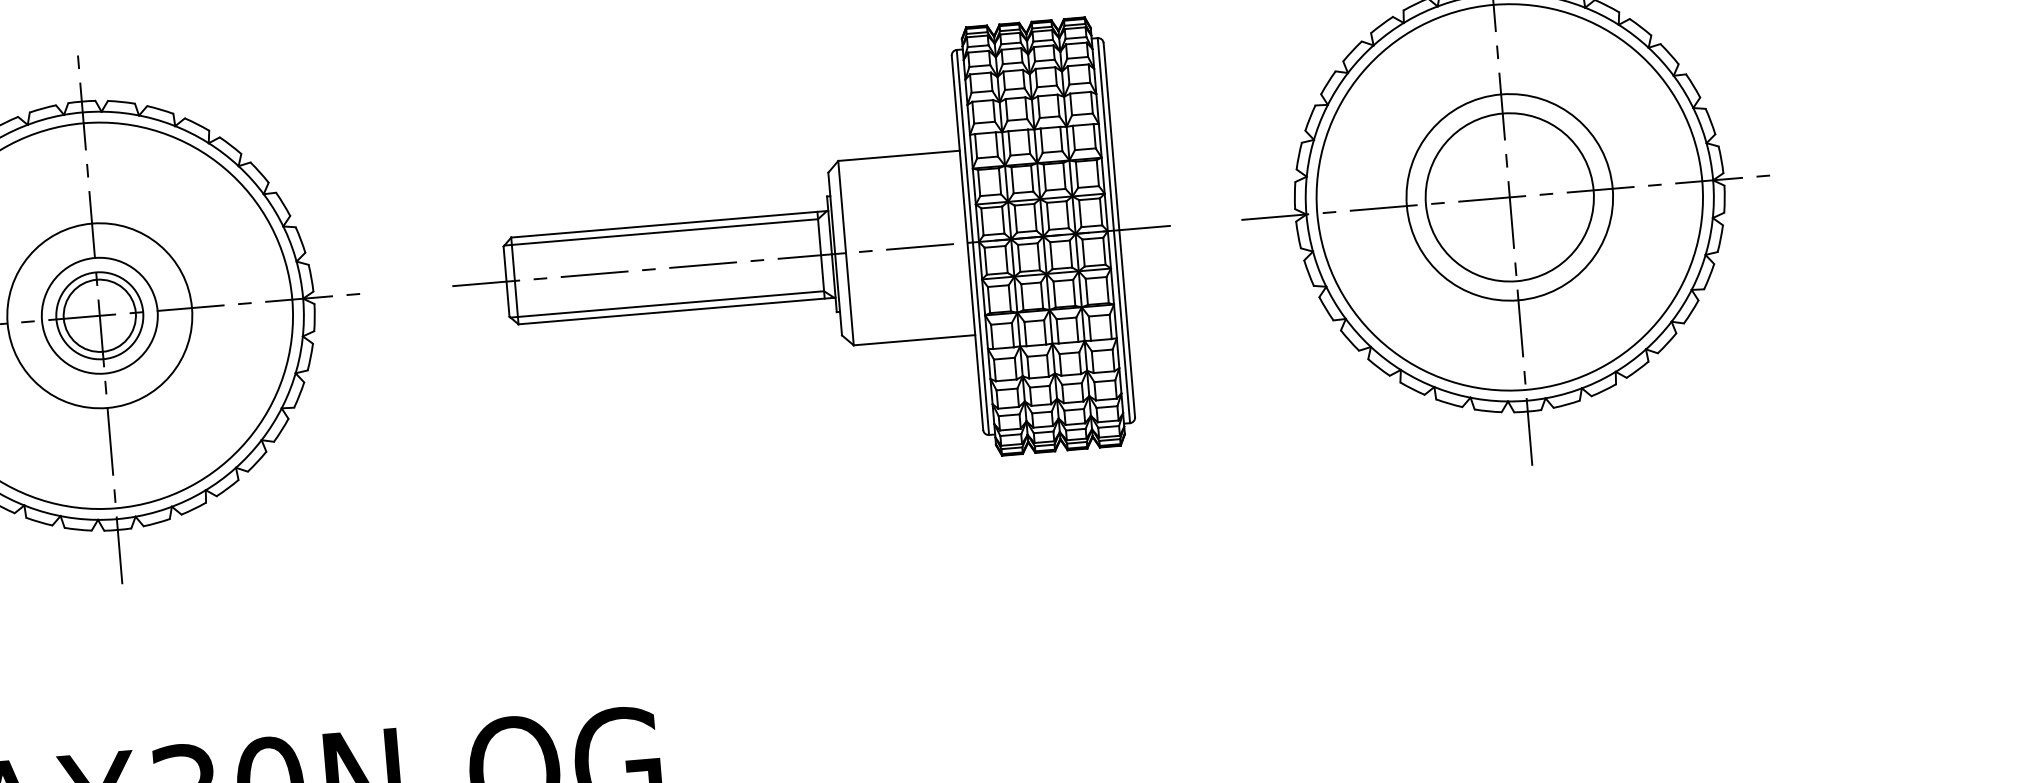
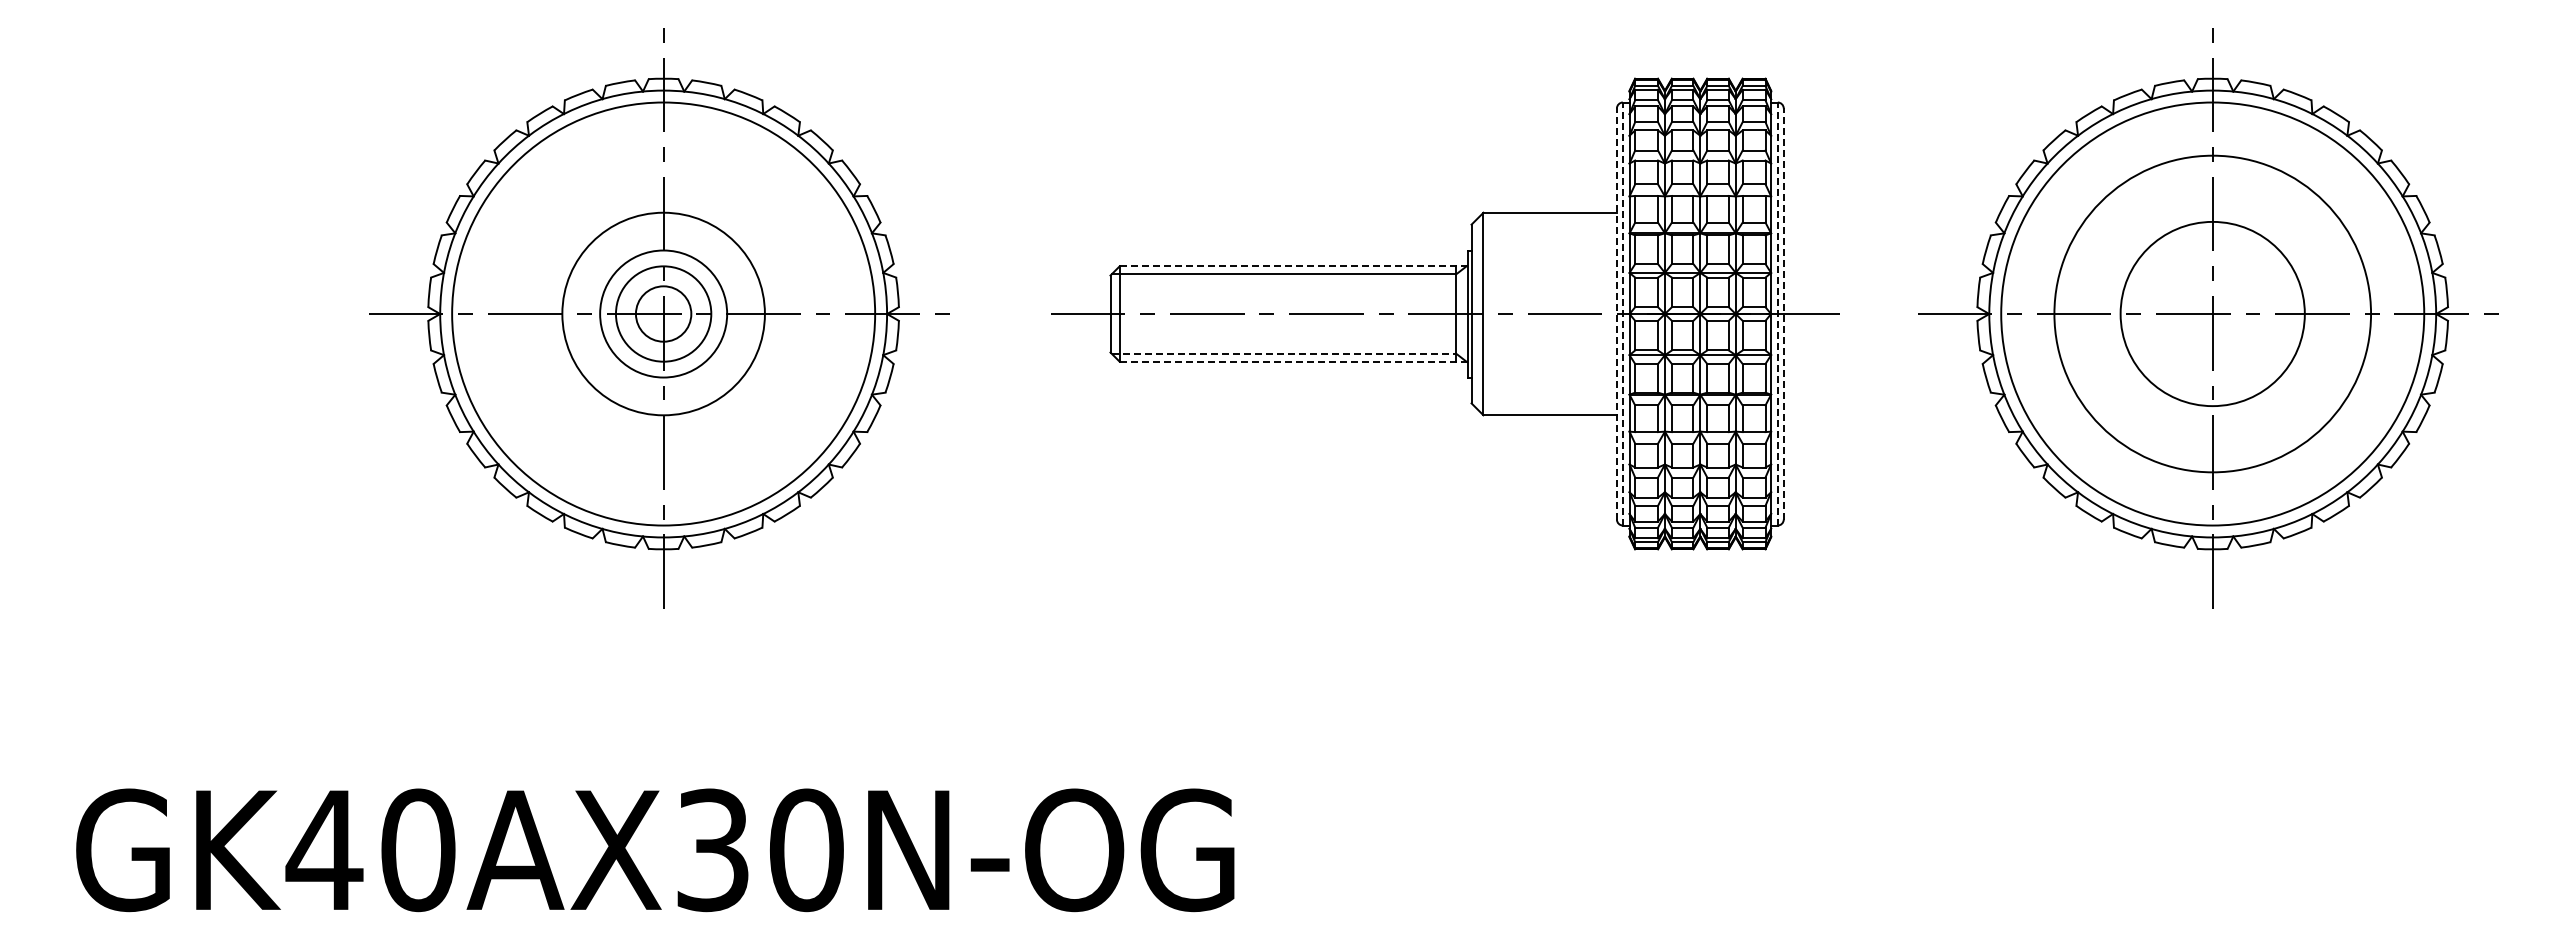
circle: (1509, 196) -> (2212, 313), size x1.4
line: (669, 224) -> (1293, 266), solid -> dashed
line: (1119, 230) -> (1783, 314), solid -> dashed
line: (1113, 231) -> (1777, 314), solid -> dashed
line: (972, 242) -> (1622, 314), solid -> dashed
line: (967, 243) -> (1616, 314), solid -> dashed
line: (667, 304) -> (1284, 353), solid -> dashed
line: (677, 310) -> (1294, 361), solid -> dashed
circle: (99, 315) -> (663, 313), size x0.7

